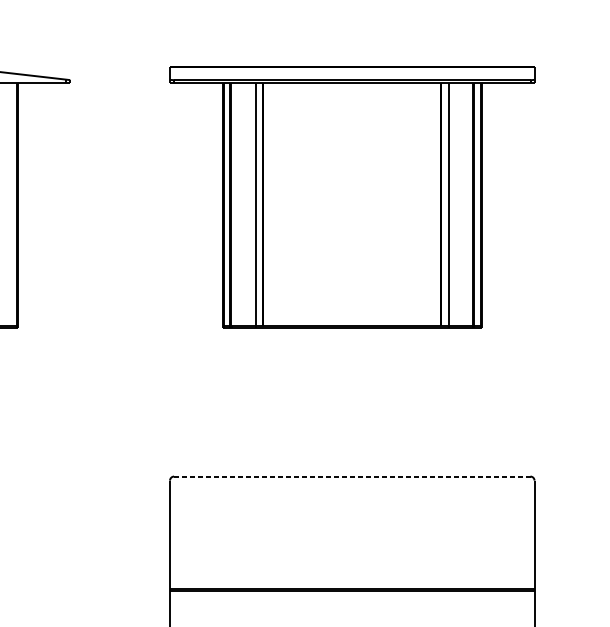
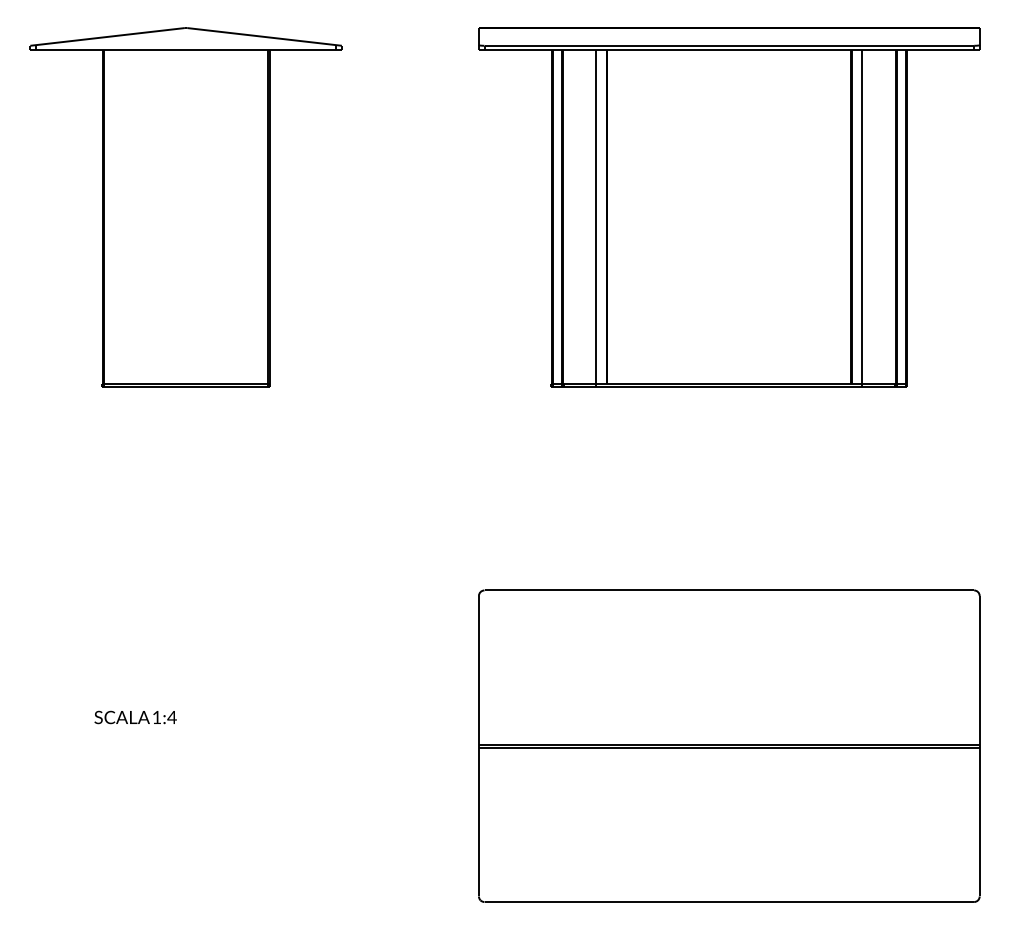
line: (352, 476) -> (729, 590), dashed -> solid

